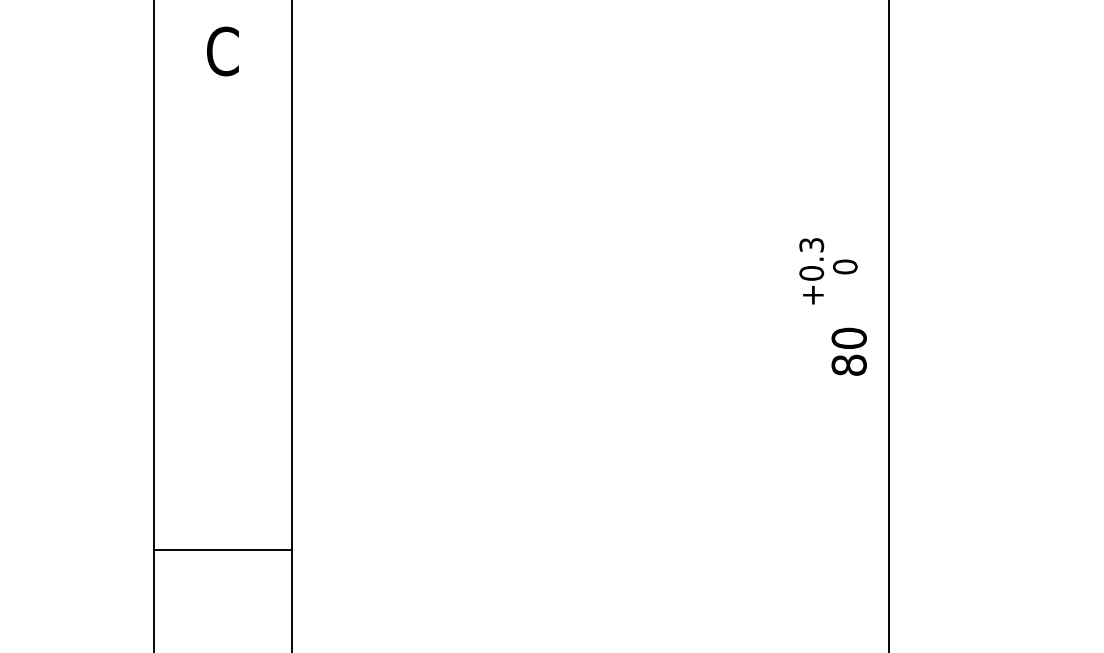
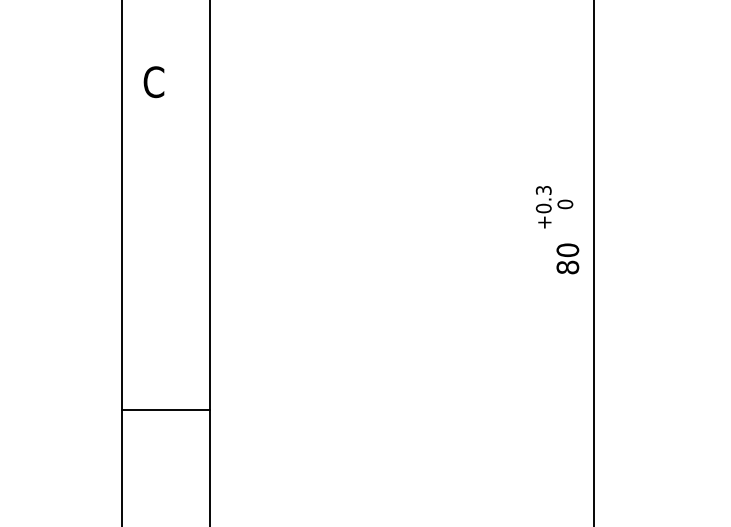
text: (222, 51) -> (153, 82), moved
line: (223, 550) -> (166, 410), moved

